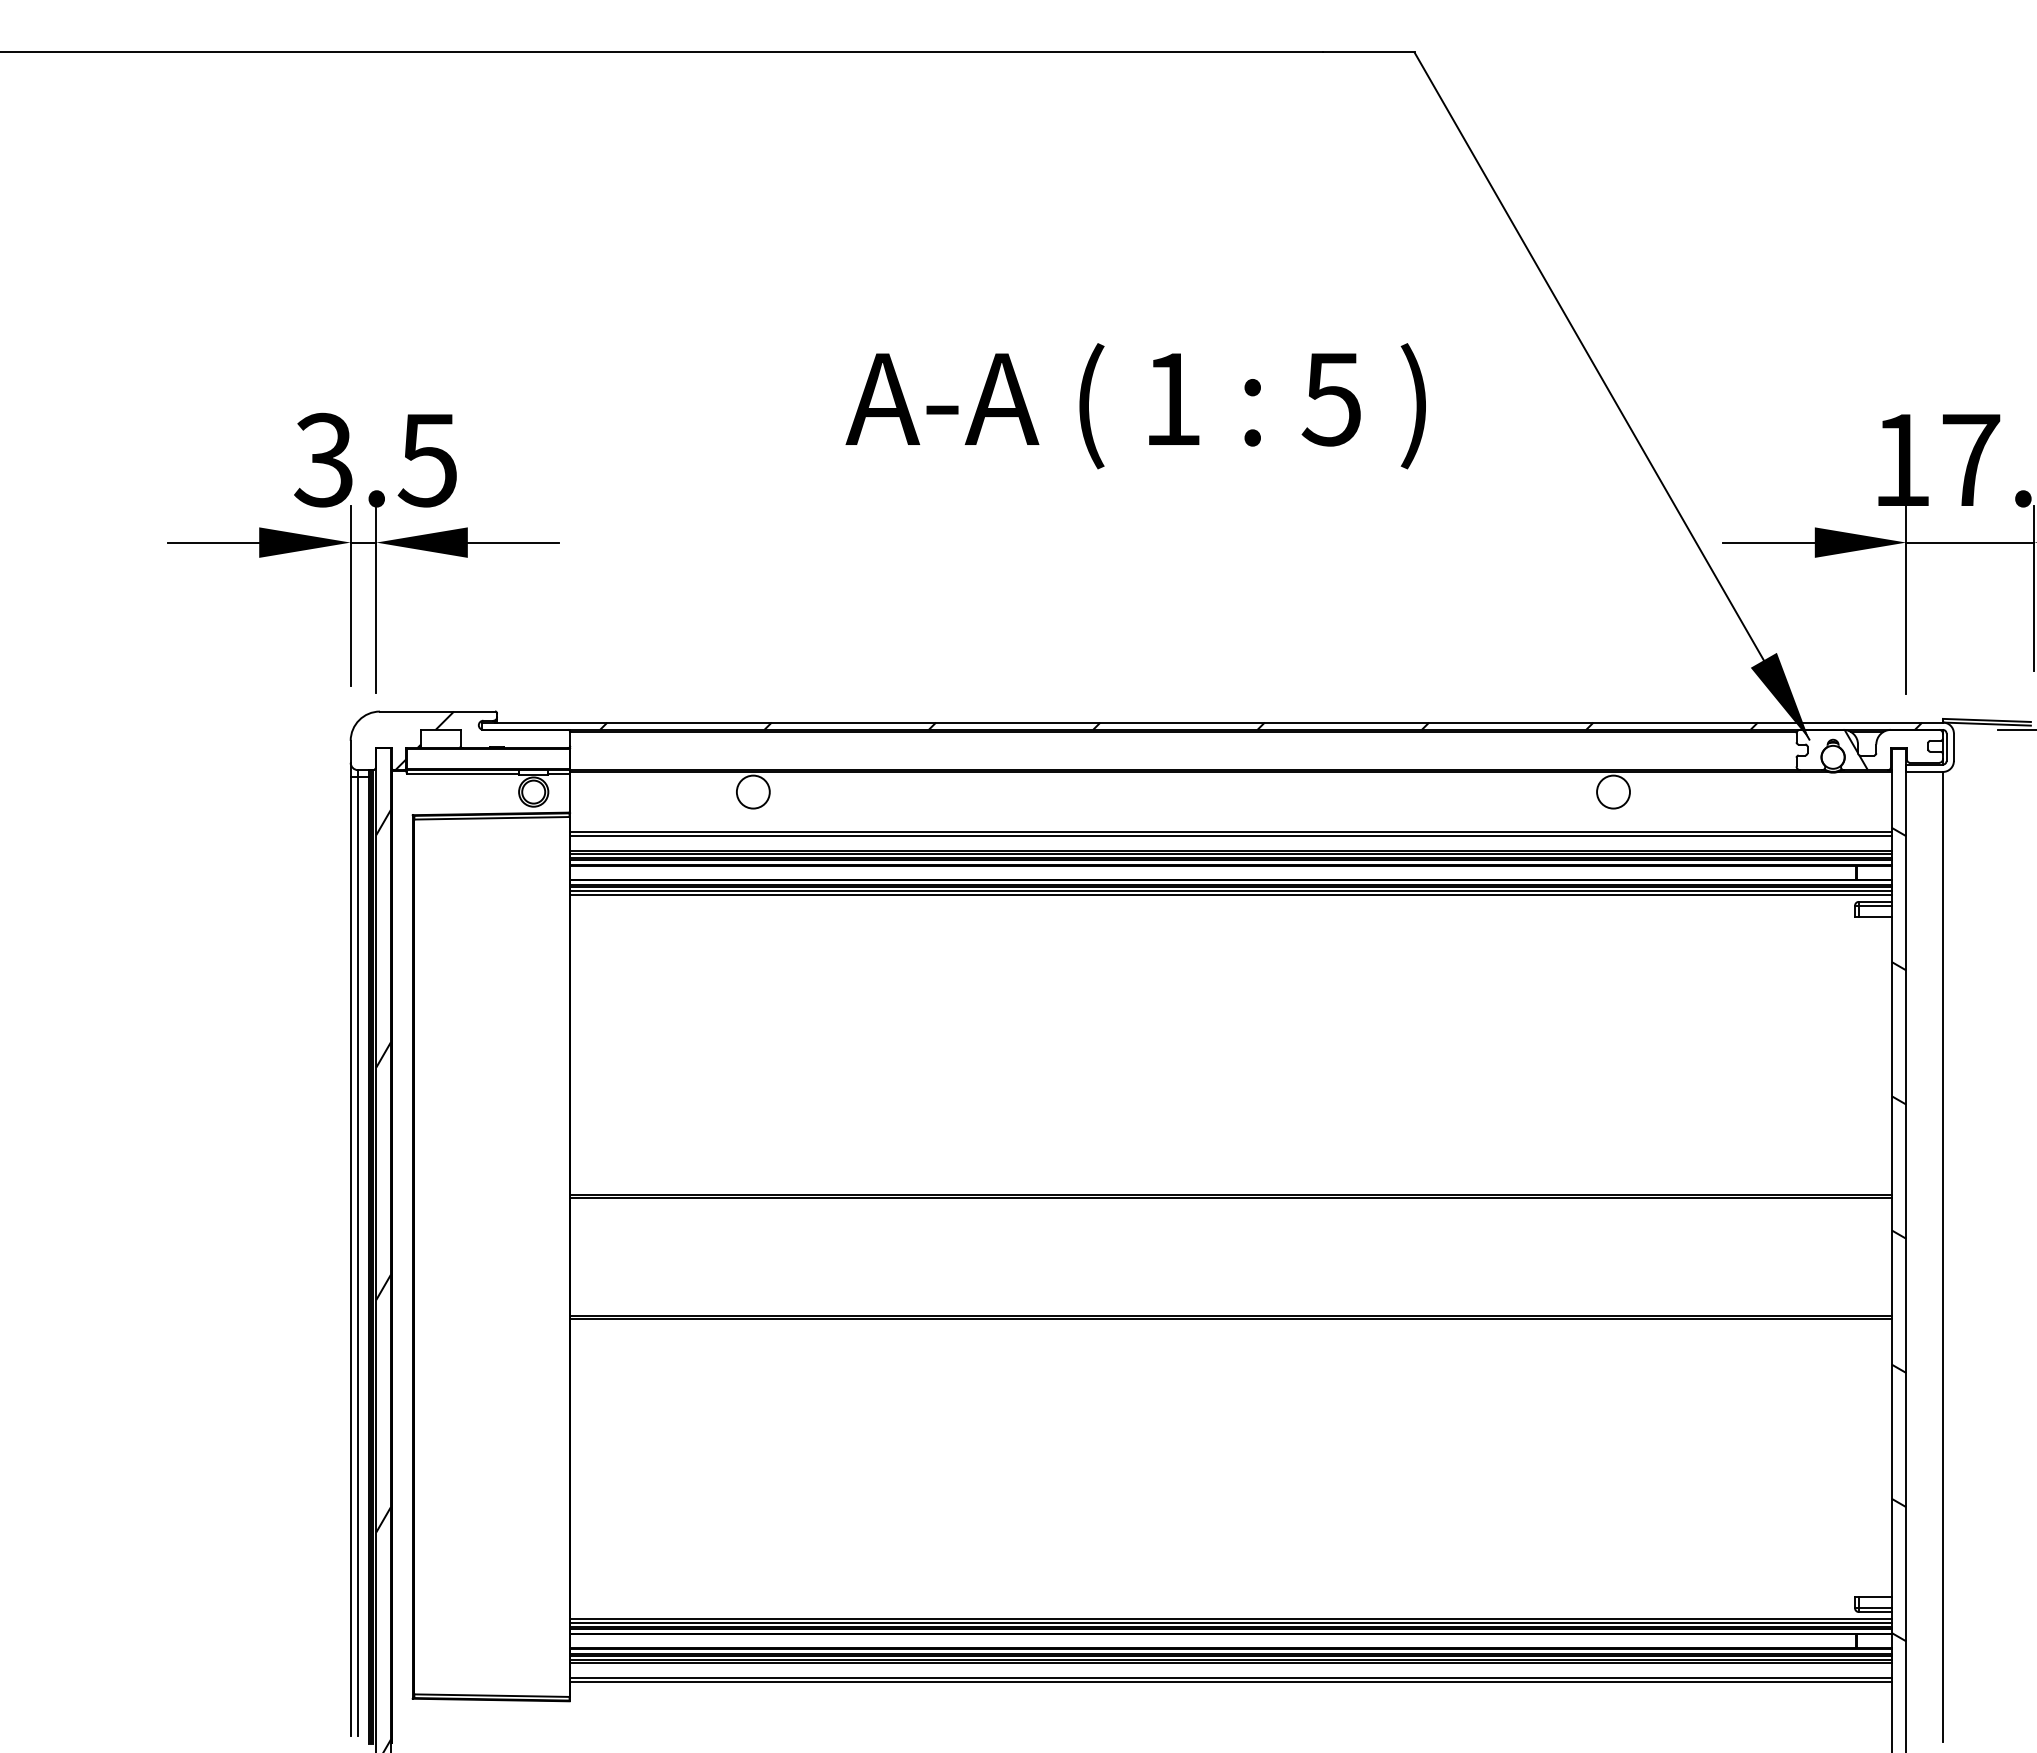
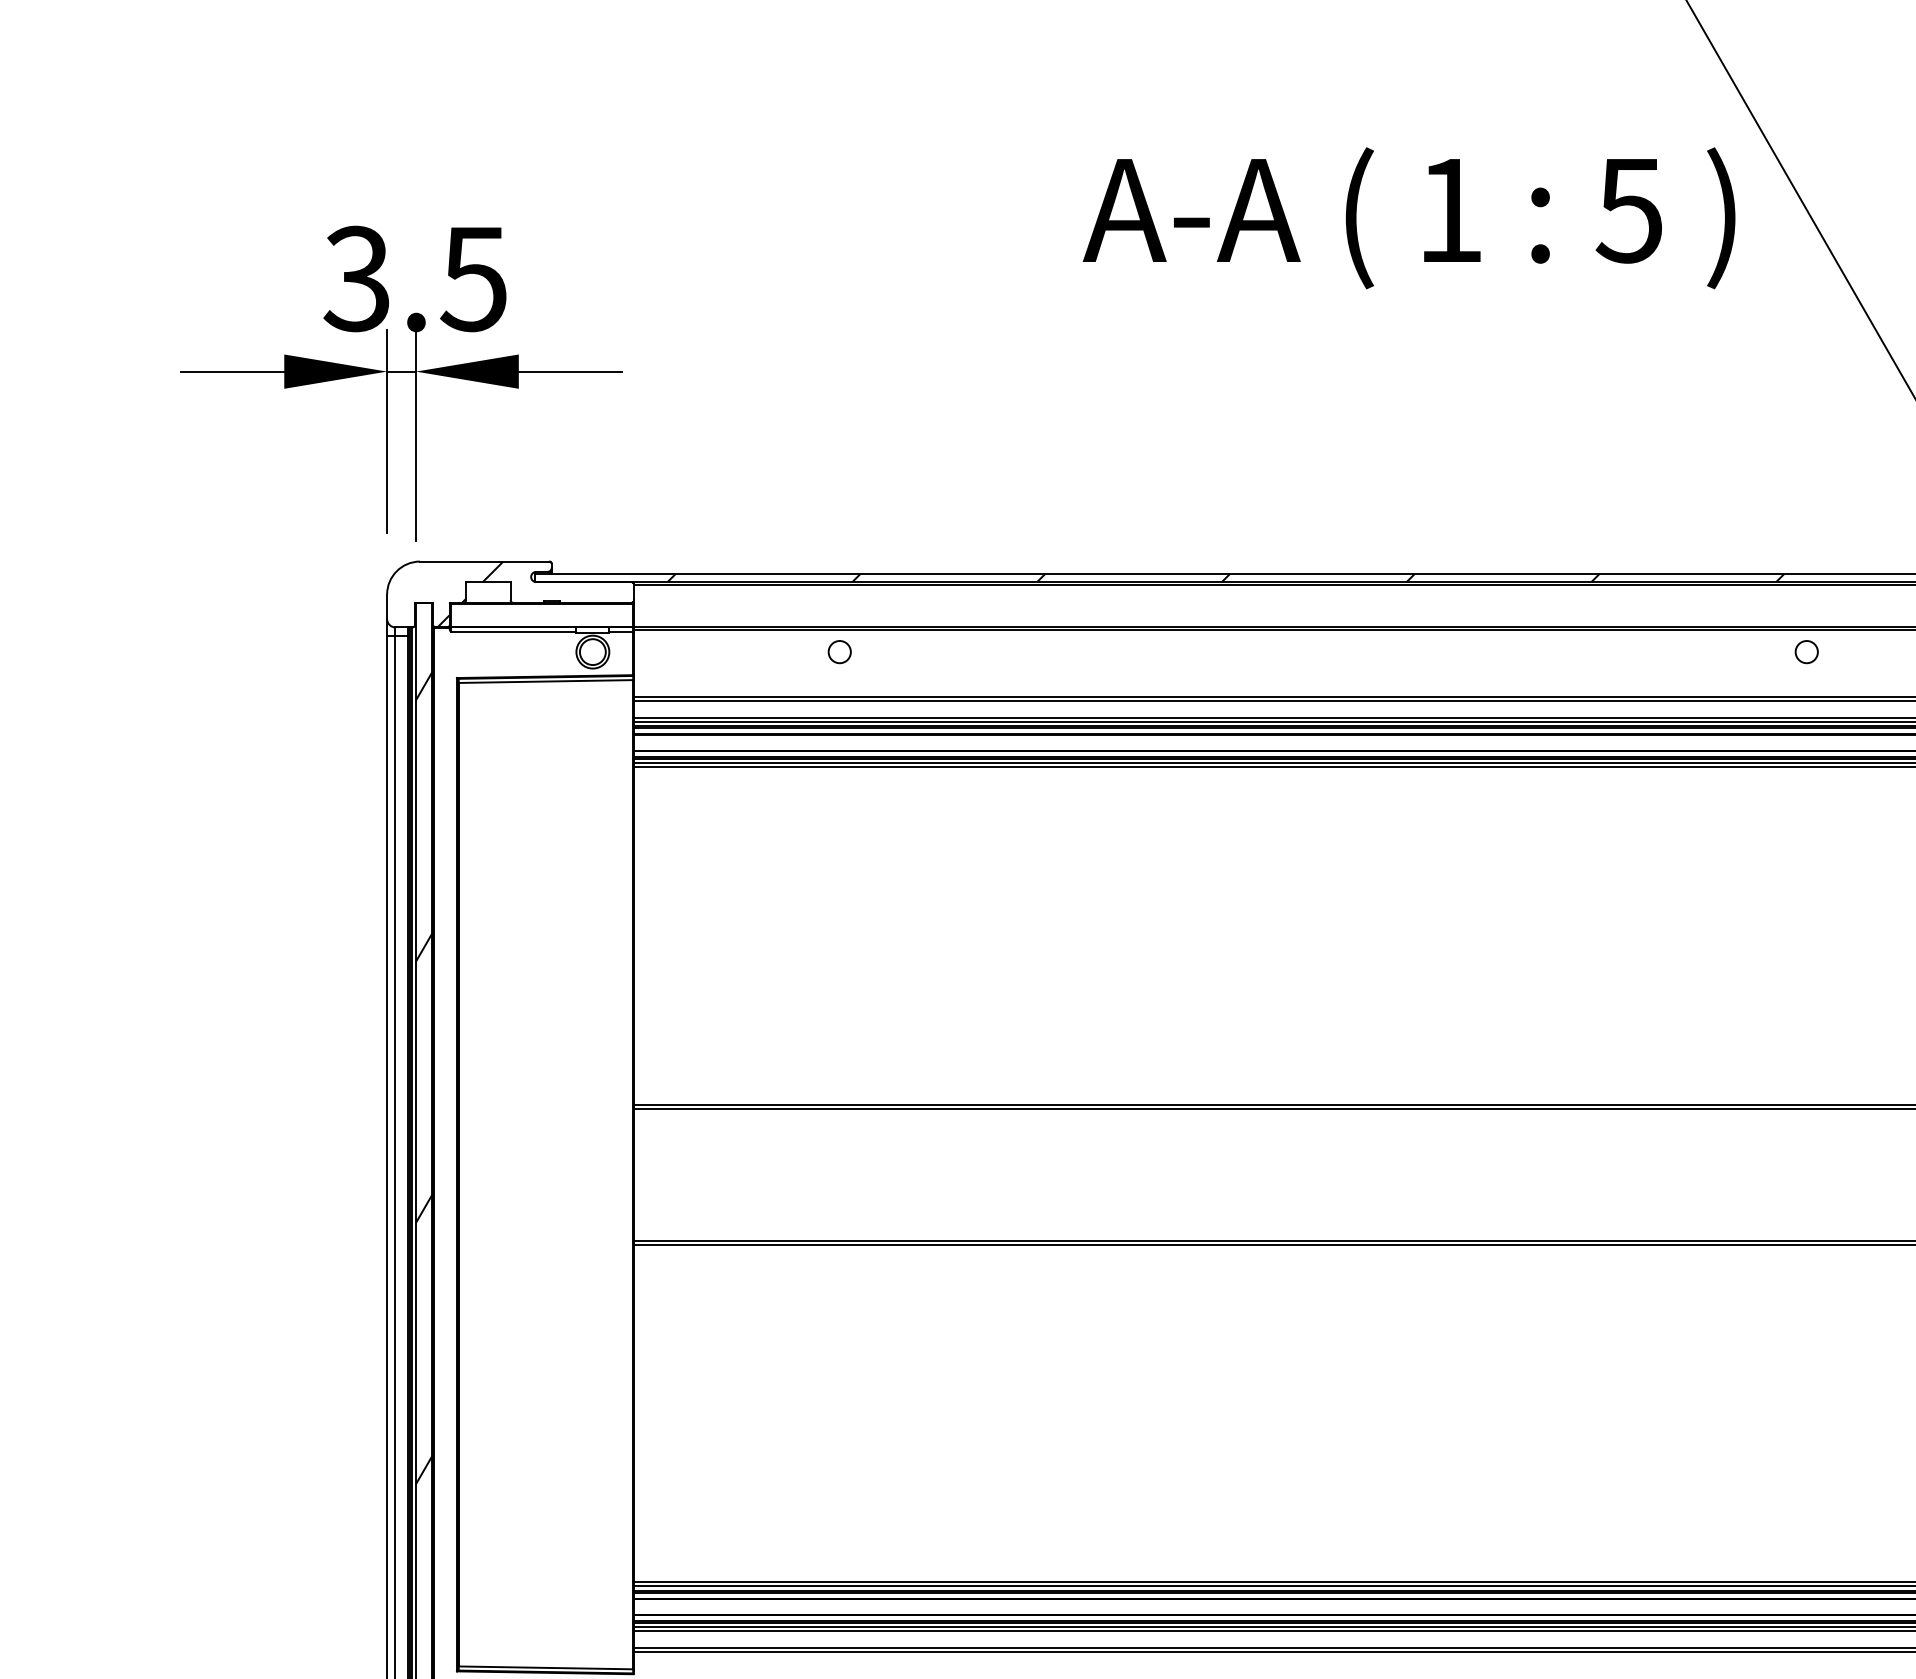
text: (1135, 406) -> (1408, 218), moved
circle: (752, 791) -> (838, 651), size x0.6
circle: (1613, 791) -> (1806, 651), size x0.6

